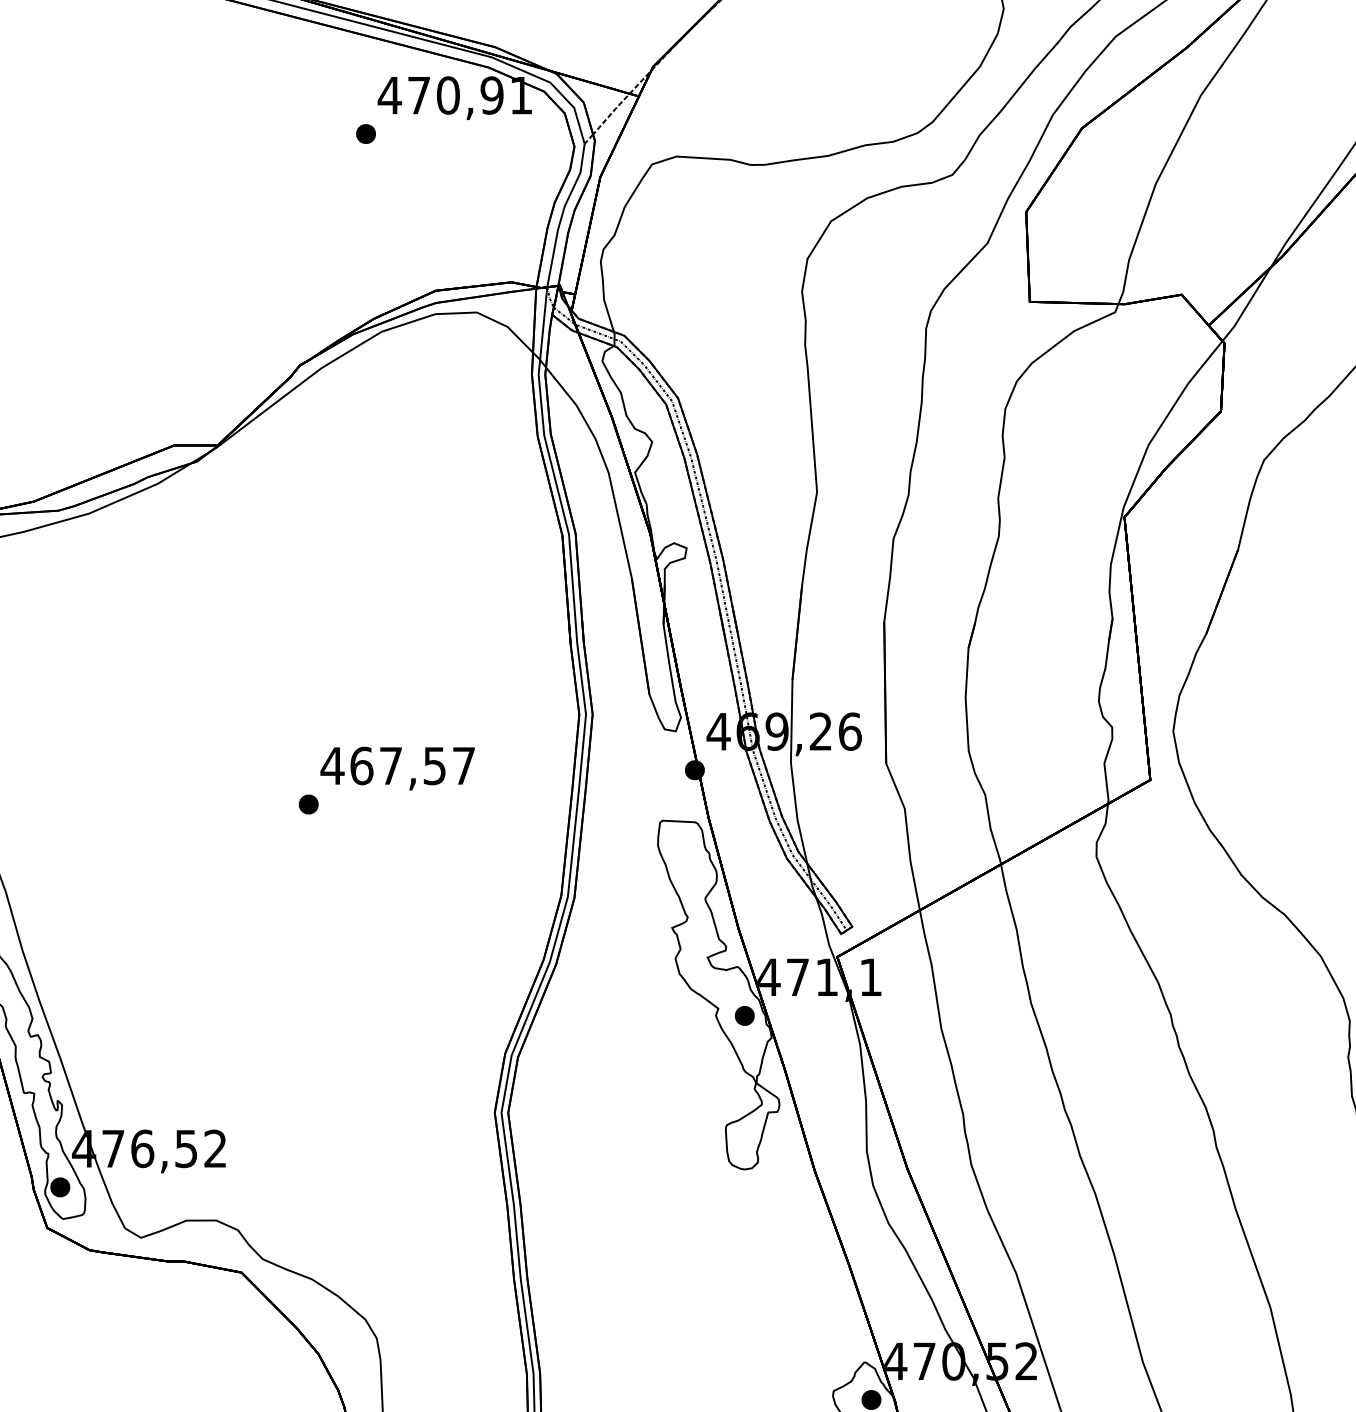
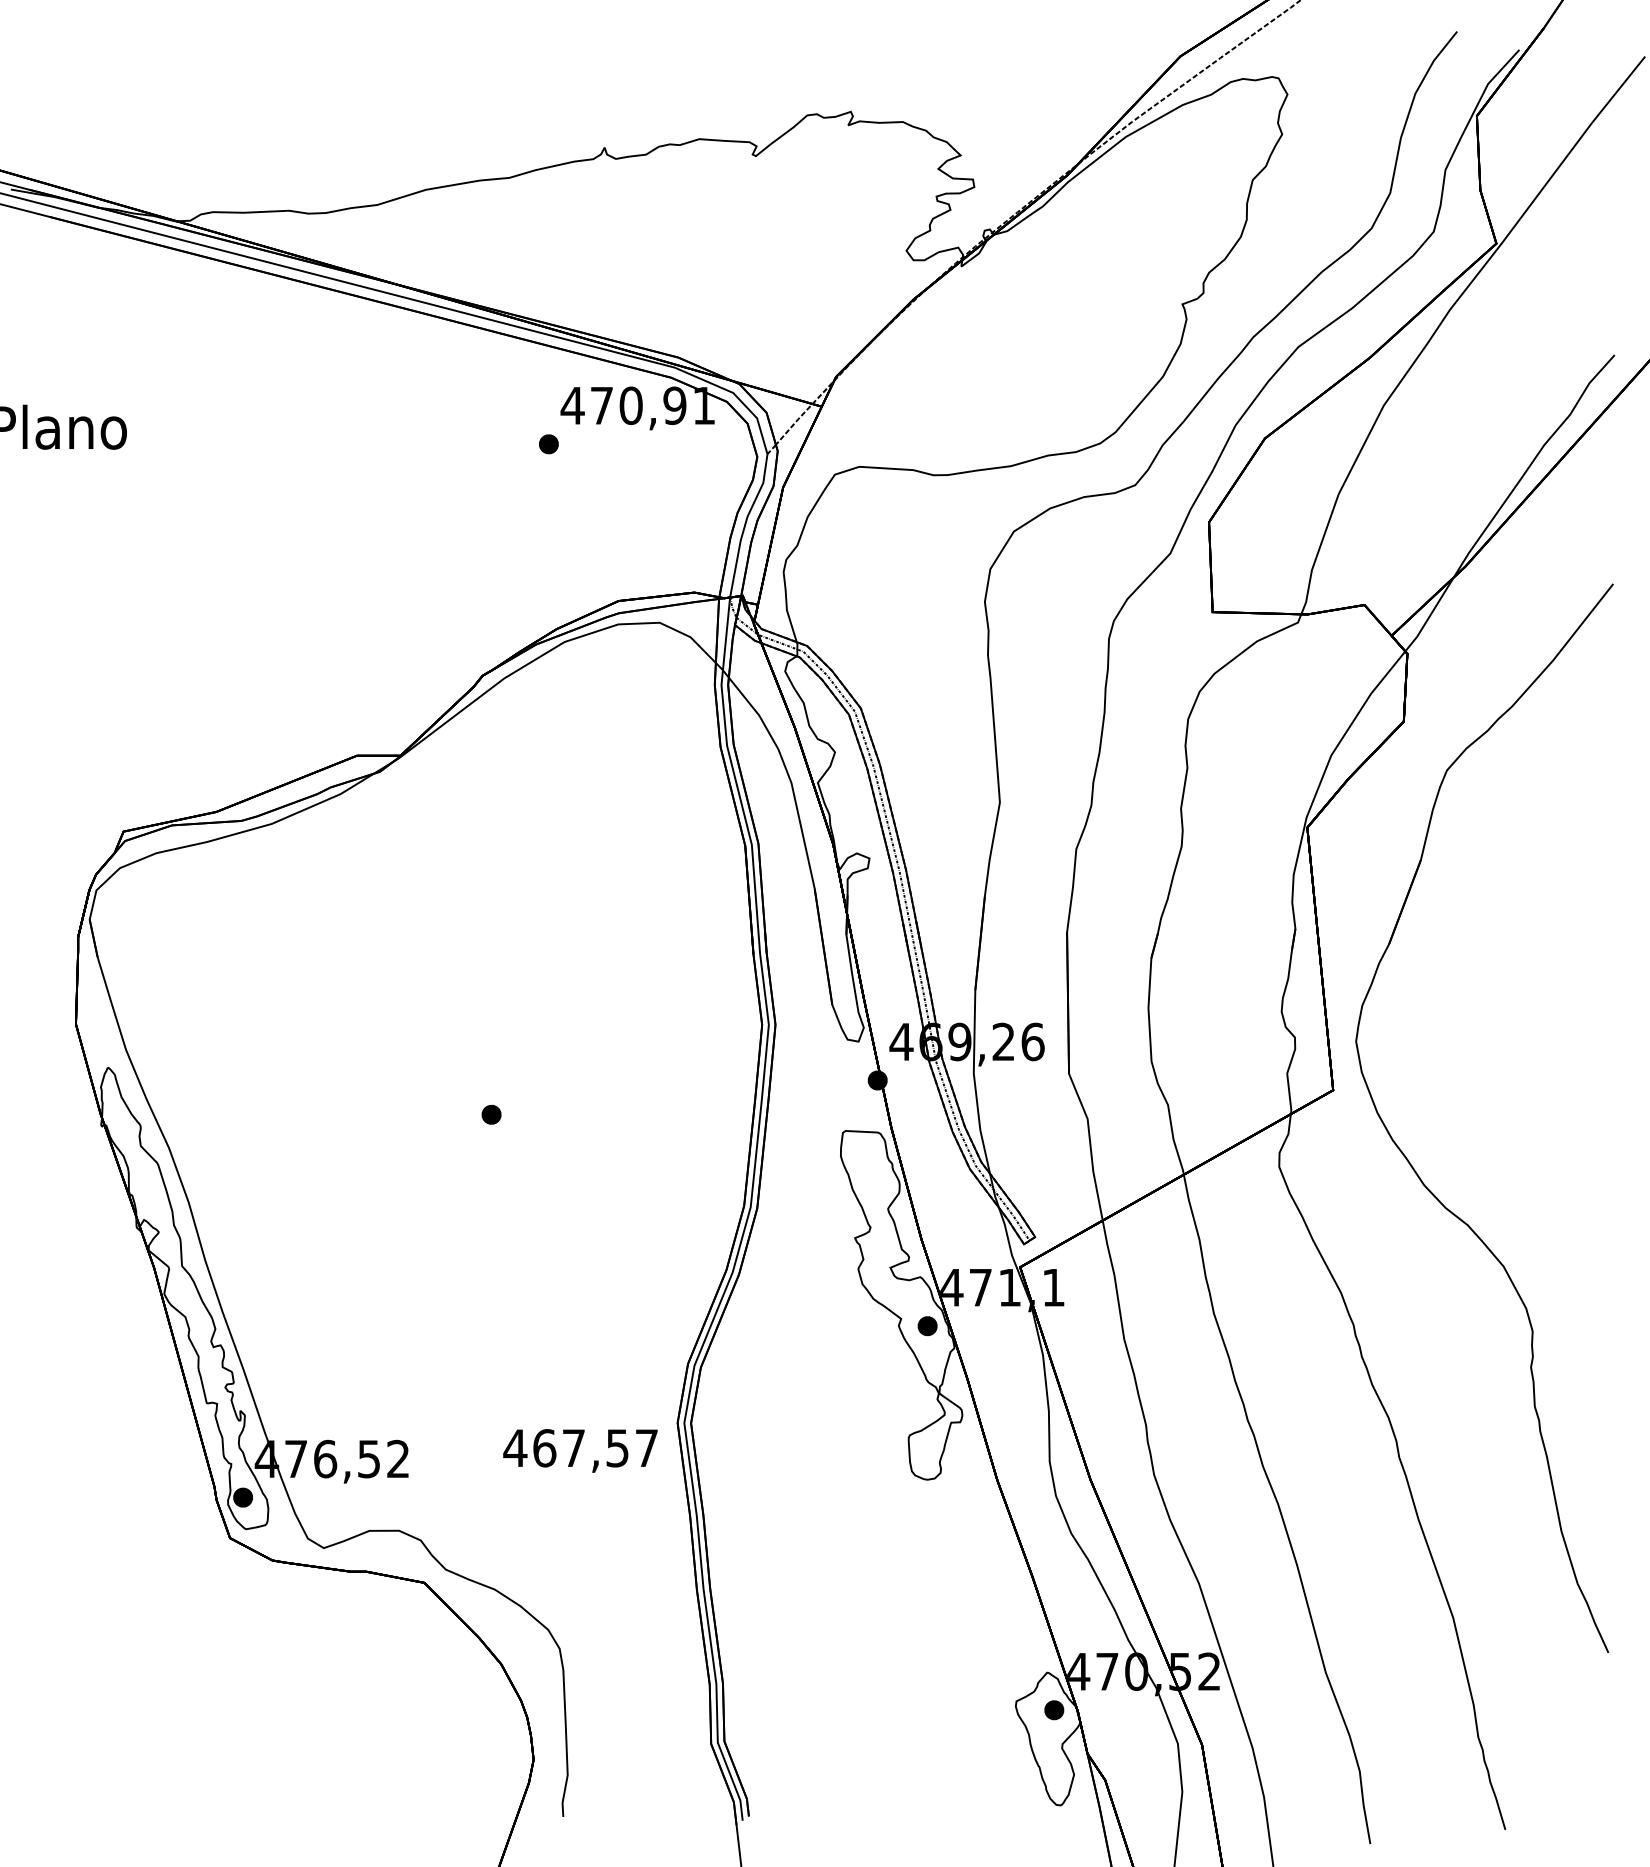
text: (397, 768) -> (580, 1450), moved

